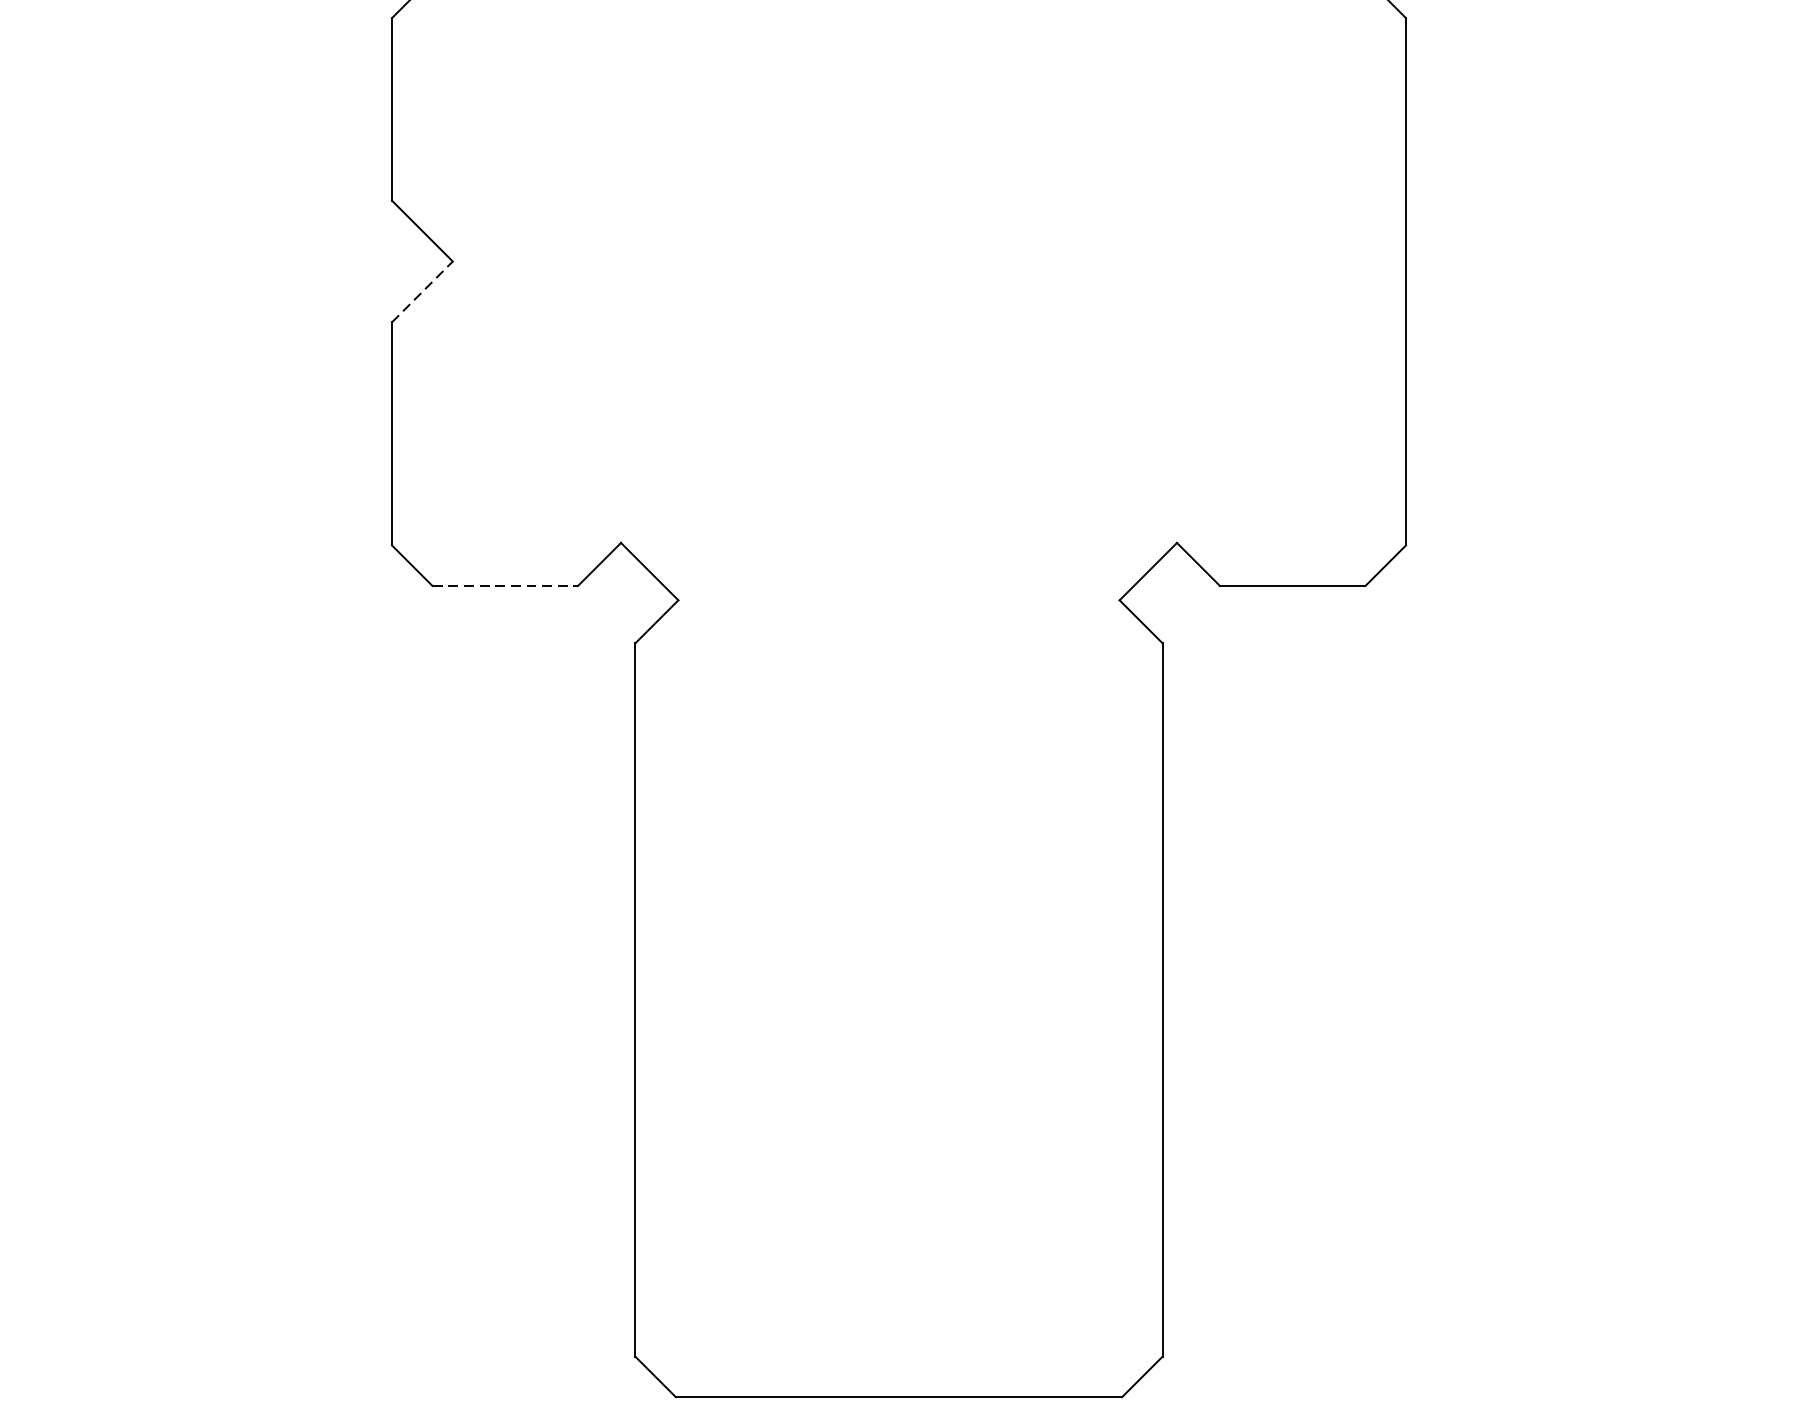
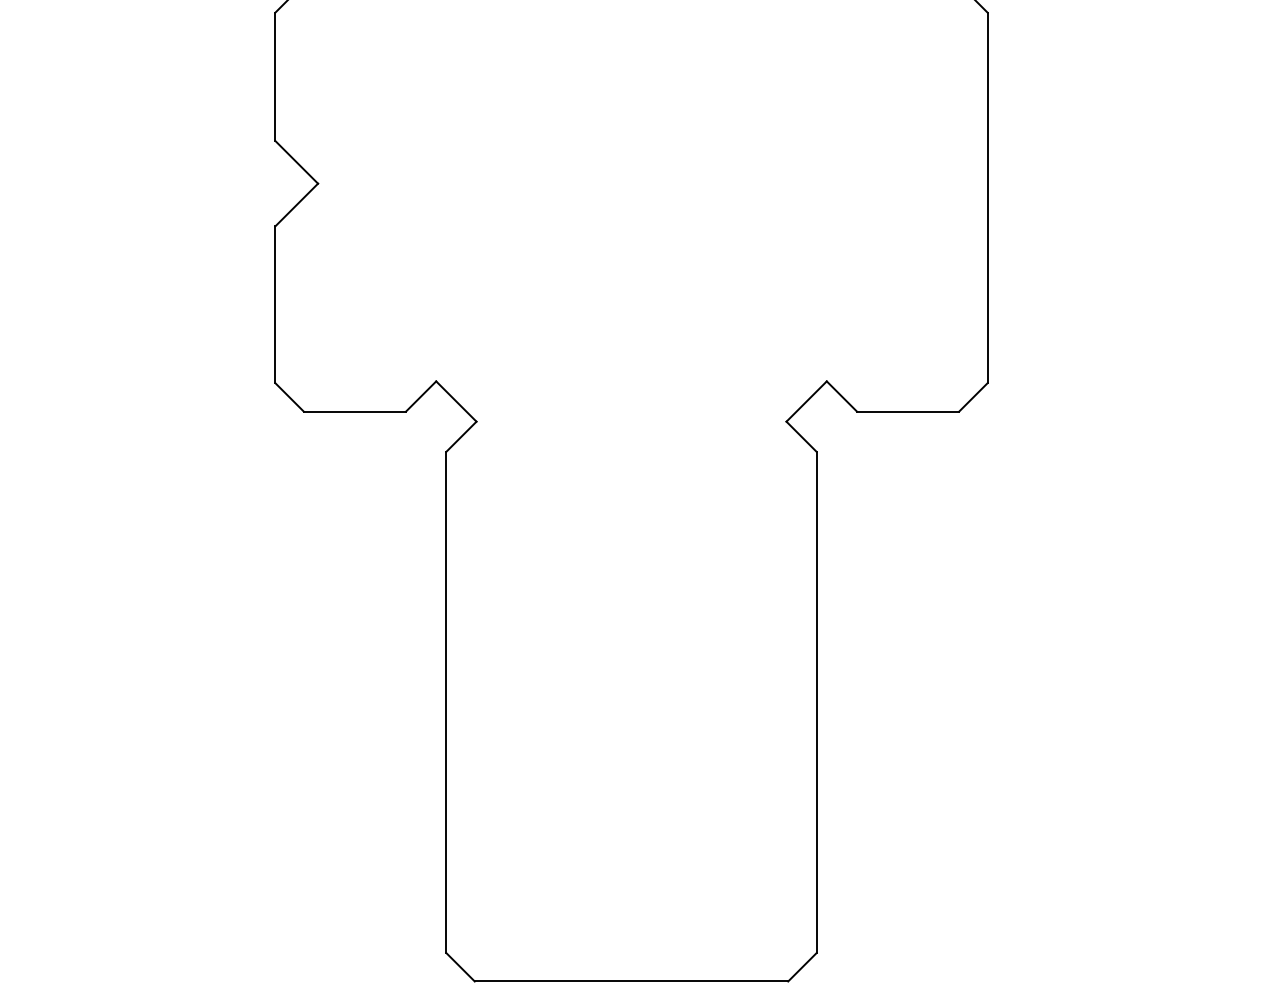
line: (423, 291) -> (297, 204), dashed -> solid
line: (506, 585) -> (355, 411), dashed -> solid

